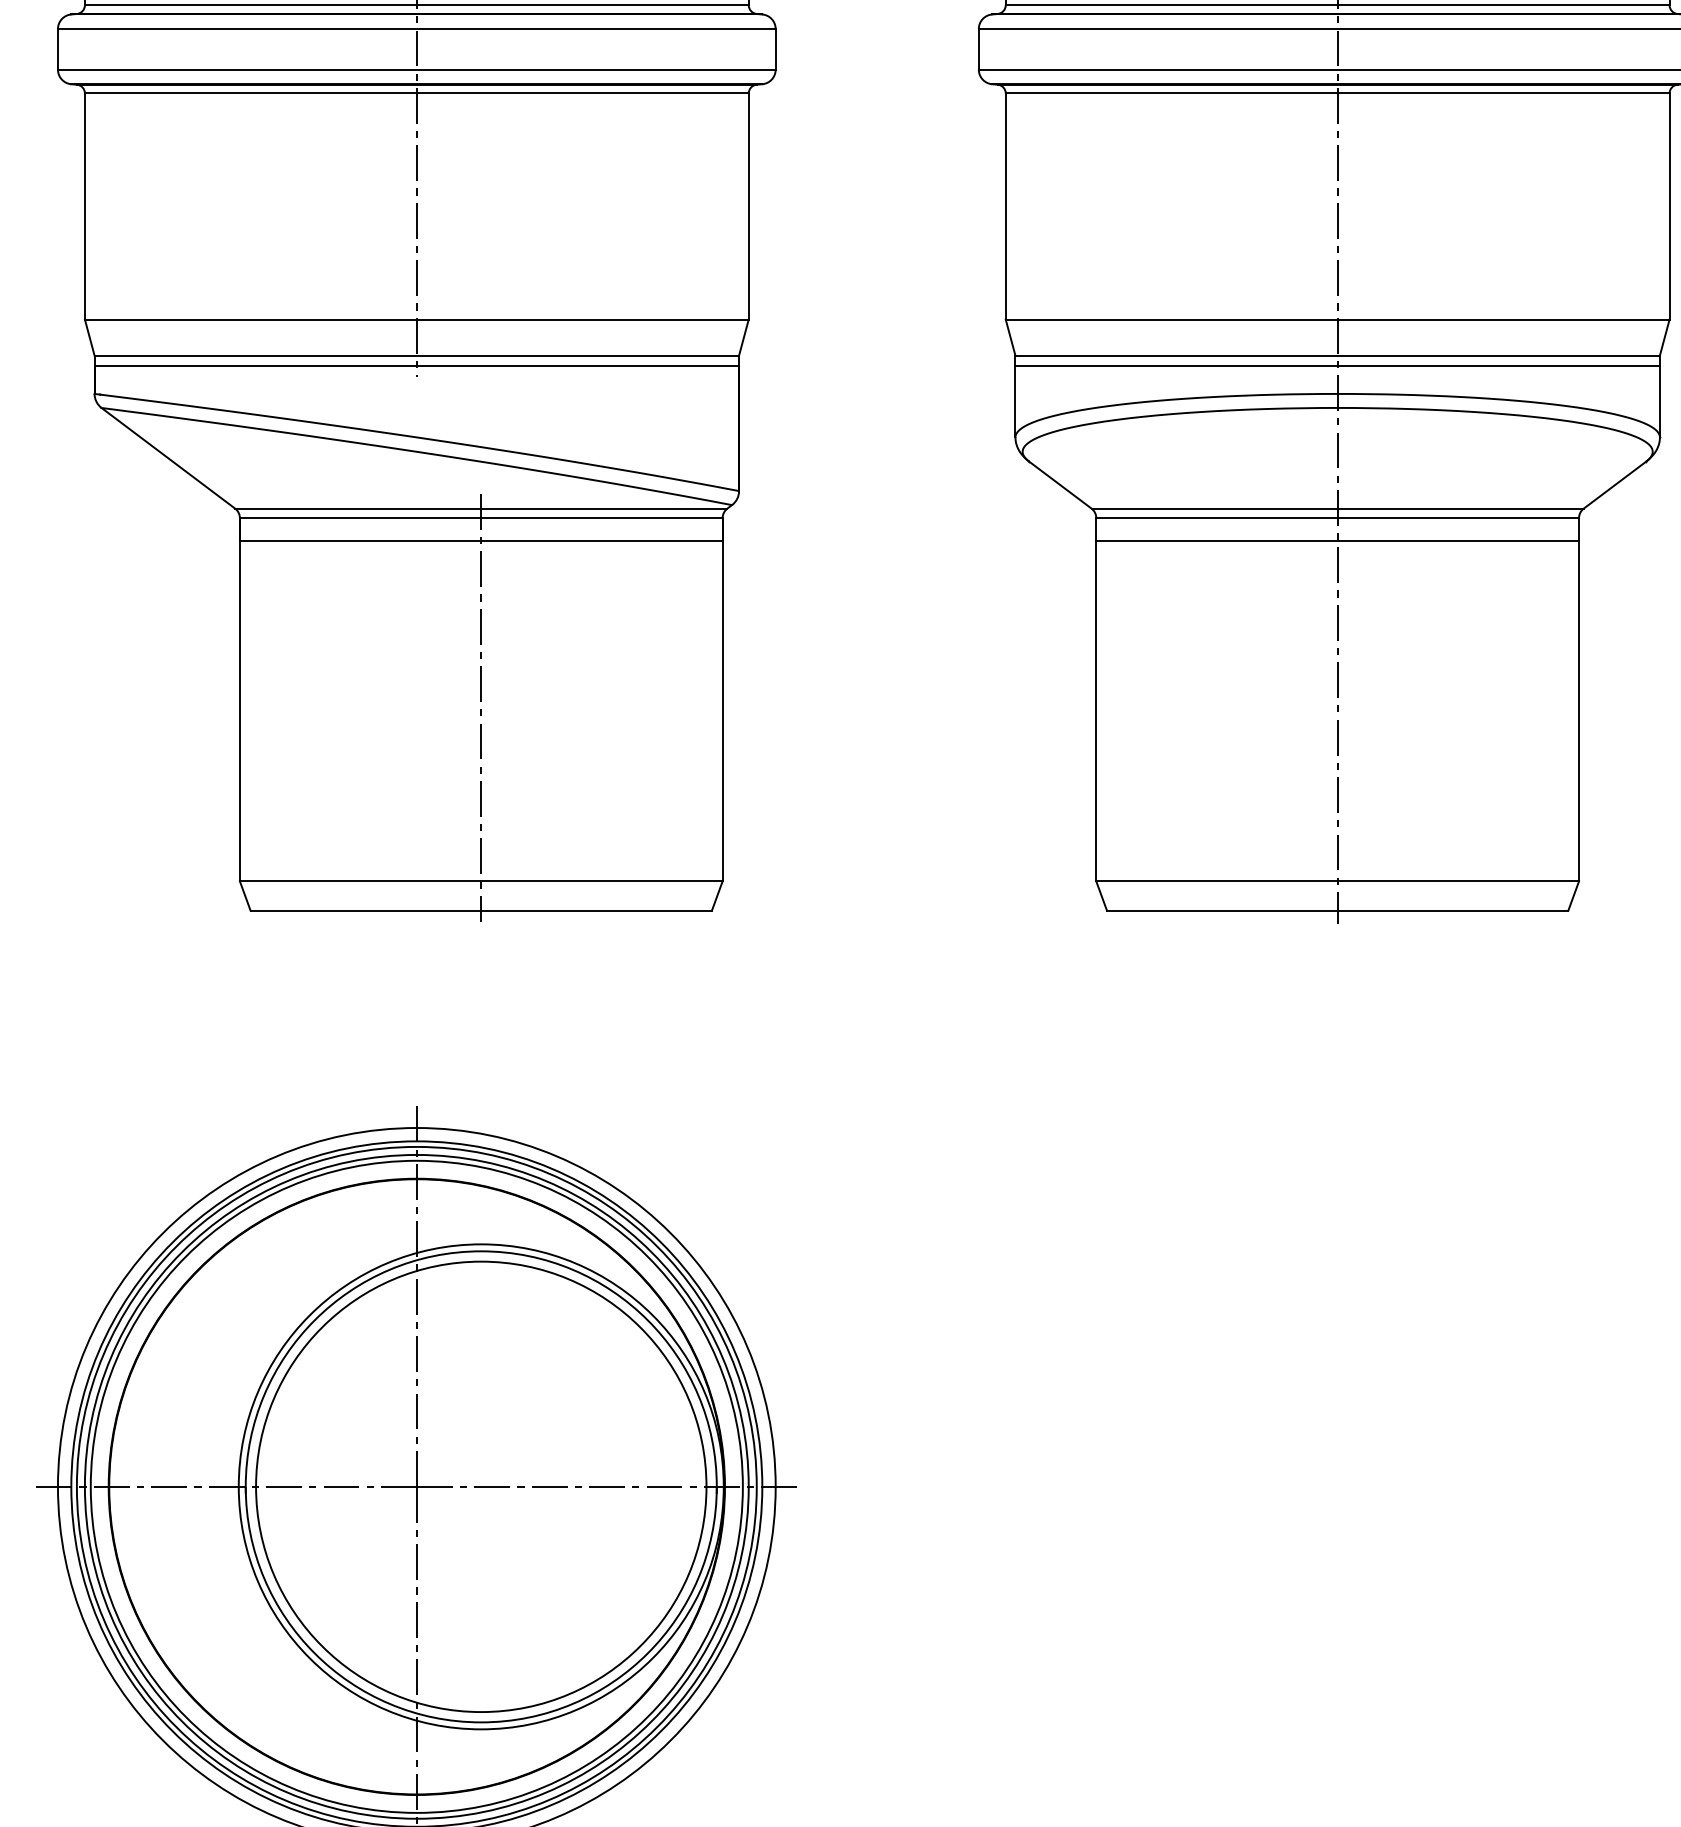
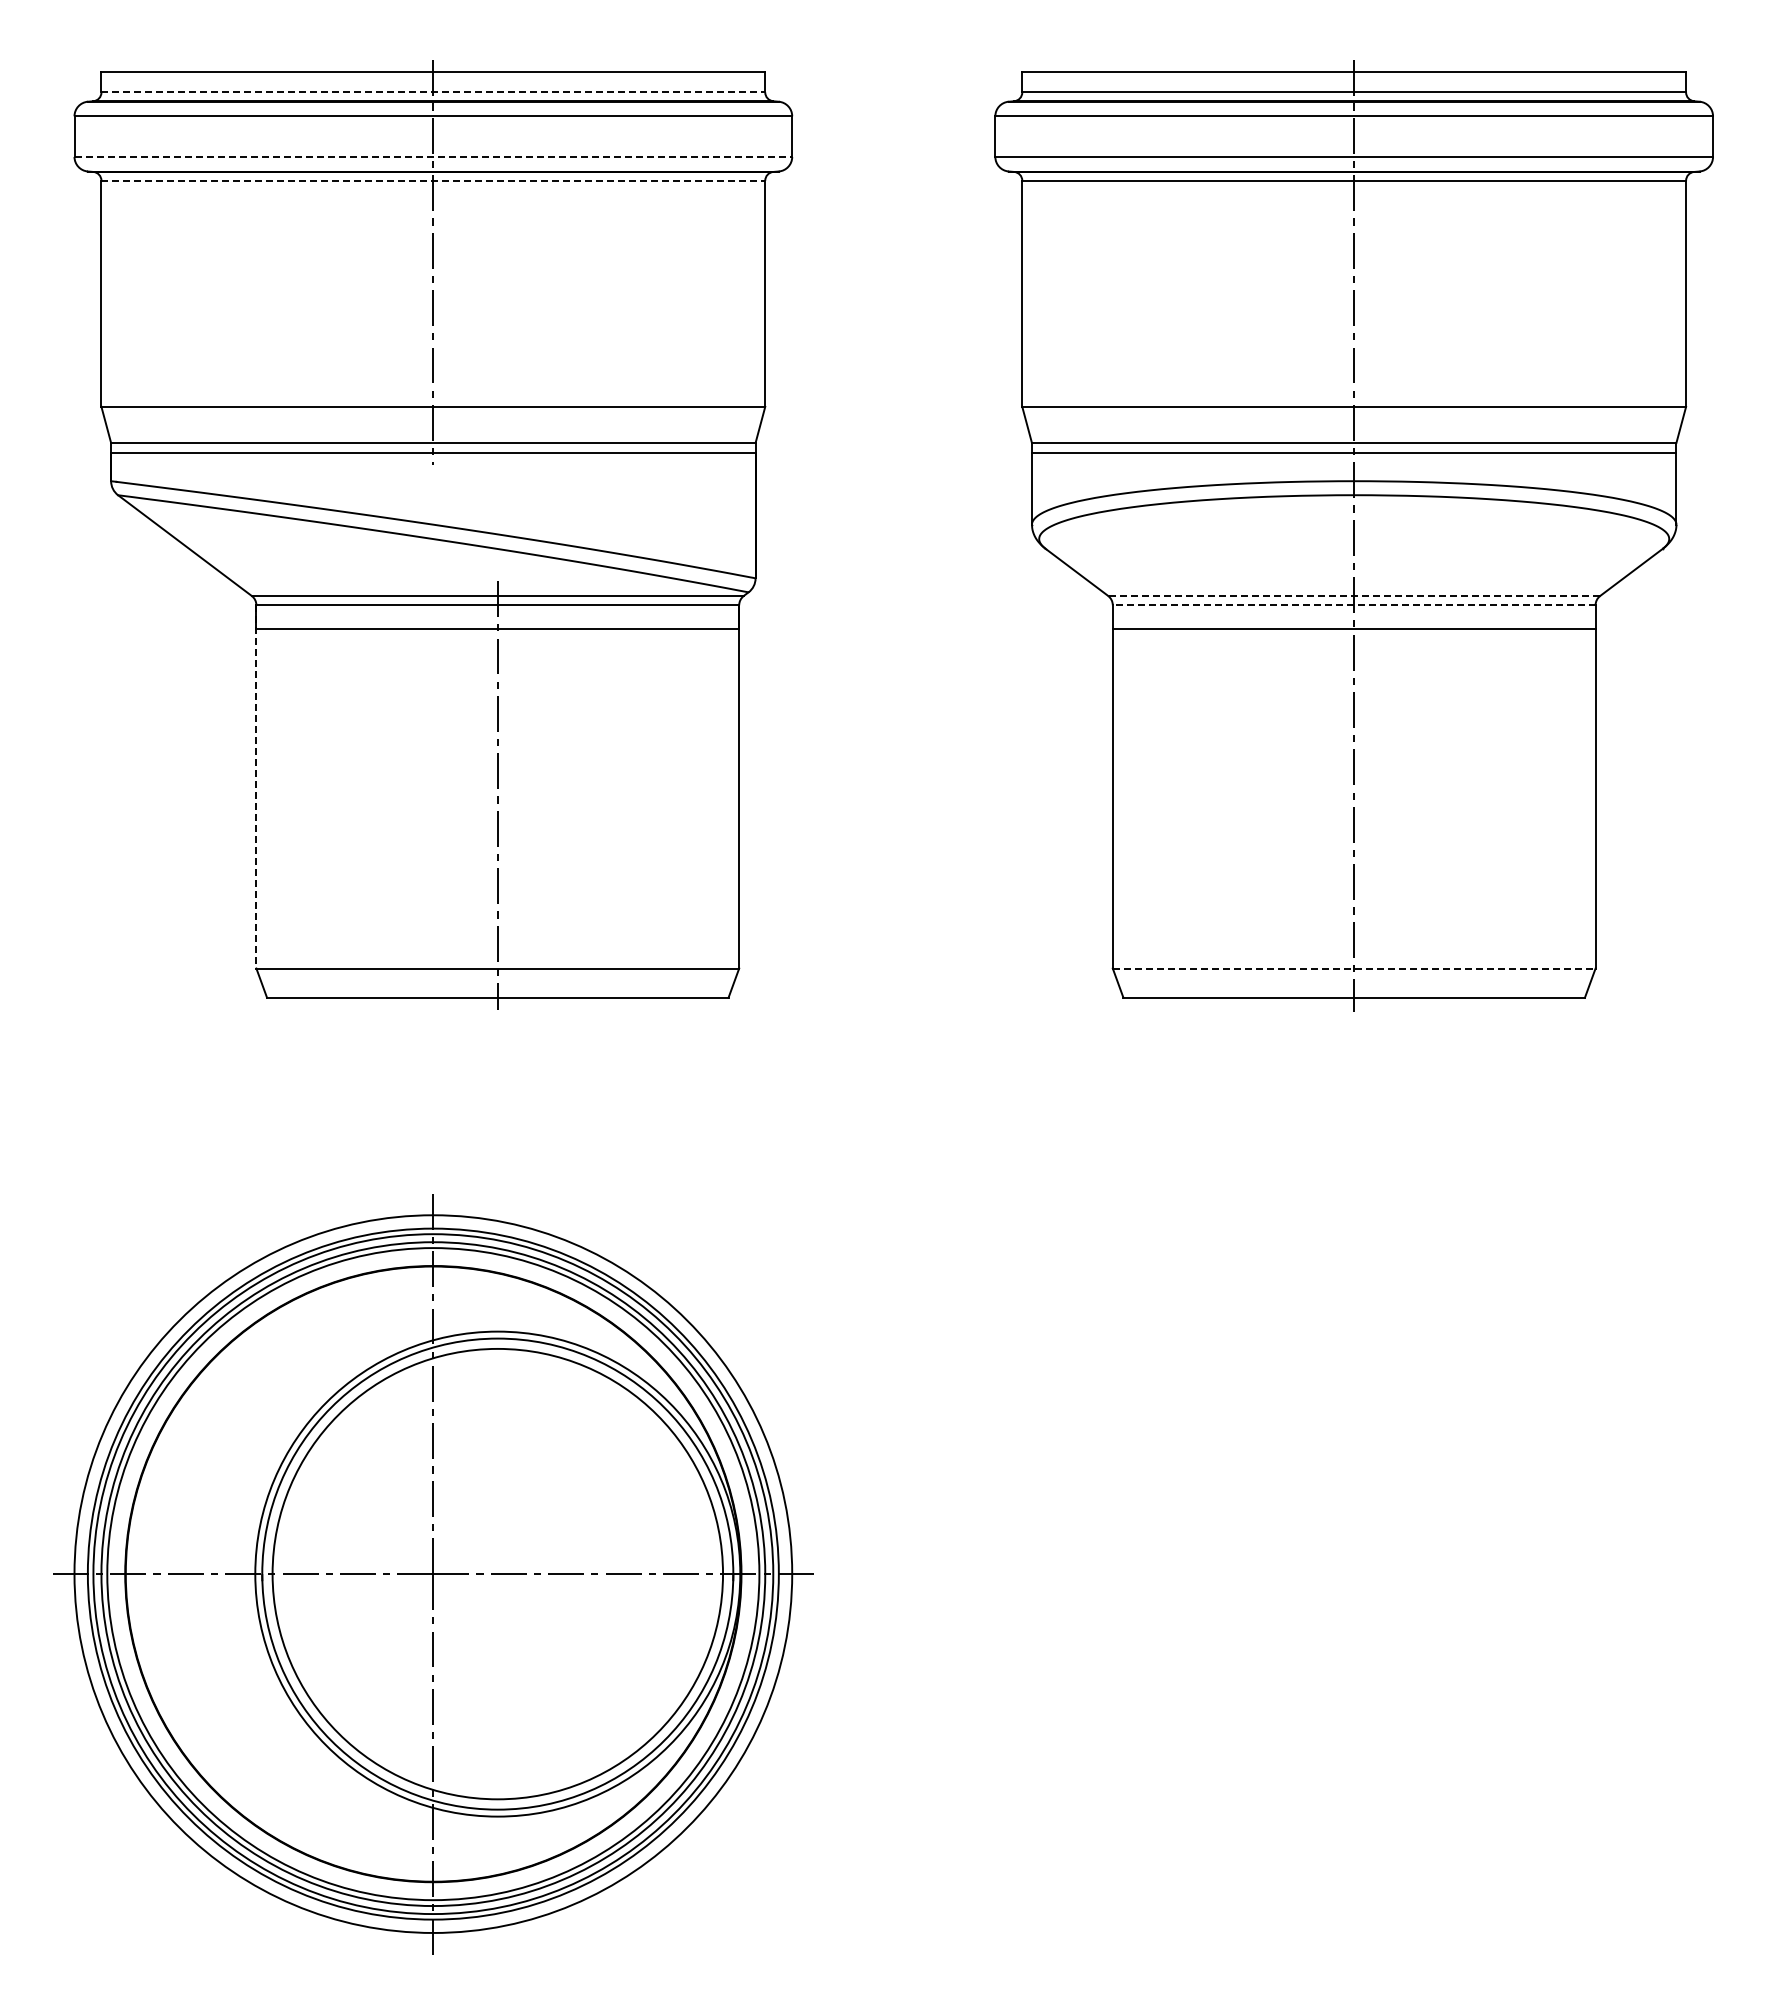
line: (416, 5) -> (433, 92), solid -> dashed
line: (416, 69) -> (433, 156), solid -> dashed
line: (416, 93) -> (433, 180), solid -> dashed
line: (1336, 508) -> (1353, 595), solid -> dashed
line: (1336, 518) -> (1353, 605), solid -> dashed
line: (239, 699) -> (256, 786), solid -> dashed
line: (1337, 881) -> (1354, 968), solid -> dashed

